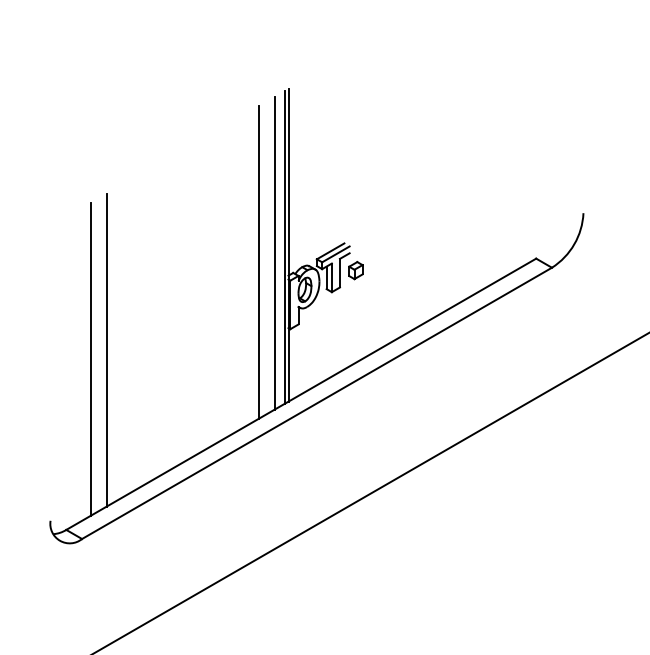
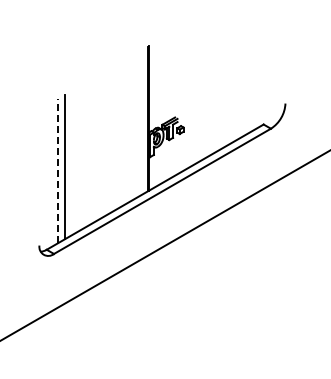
line: (273, 252) -> (142, 121), removed
line: (258, 262) -> (135, 126), removed
line: (91, 358) -> (58, 170), solid -> dashed

